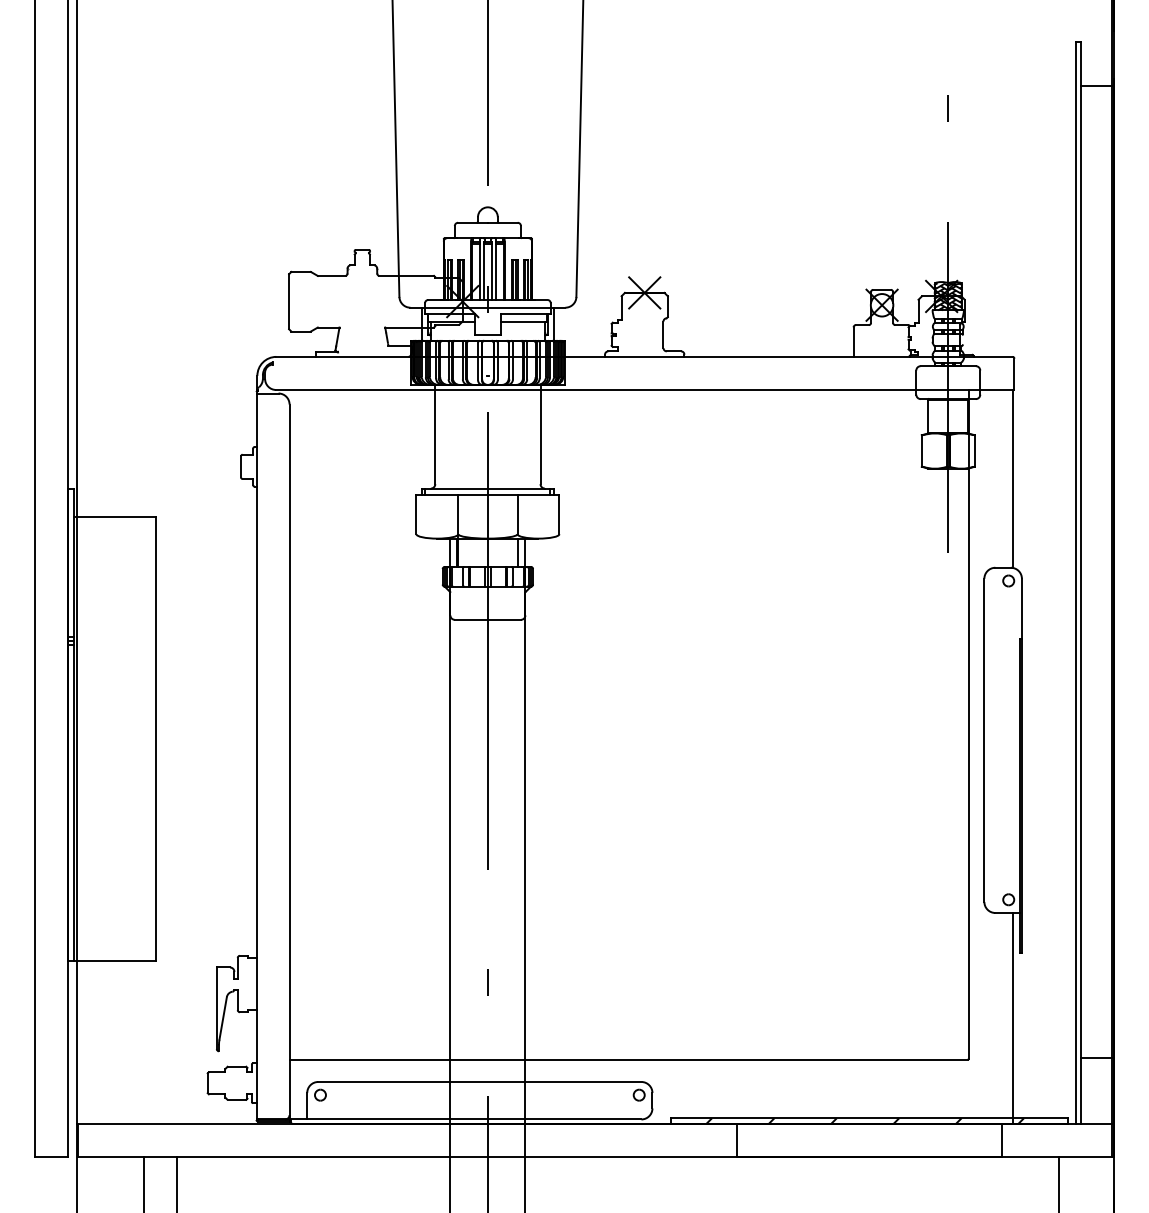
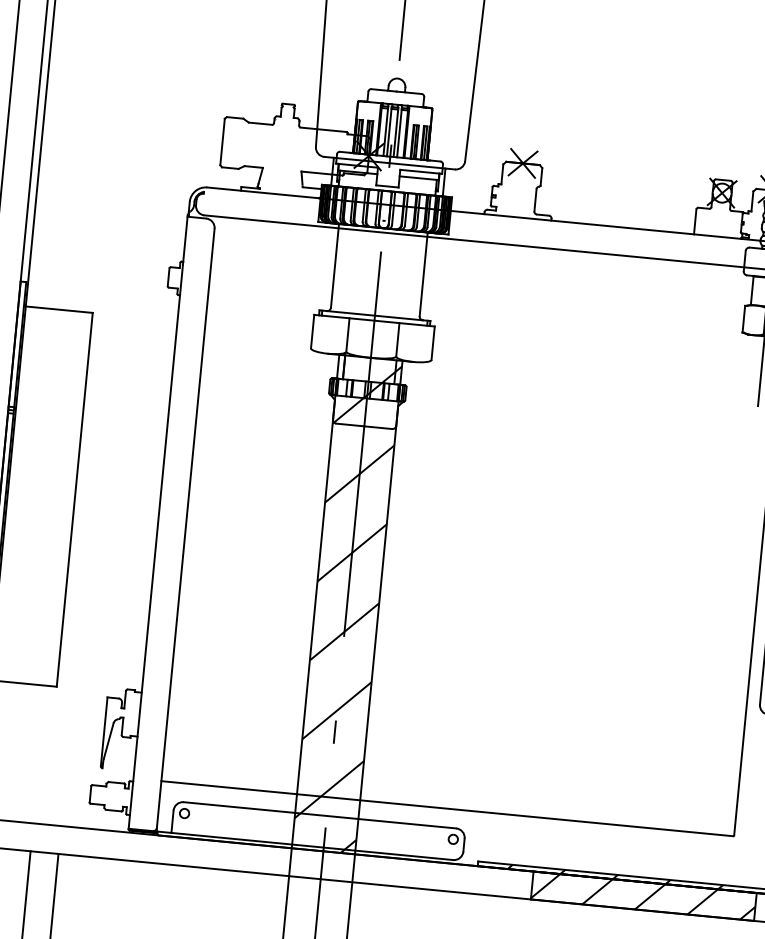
hatch: (487, 834) -> (346, 607), added
hatch: (869, 1139) -> (643, 895), added

